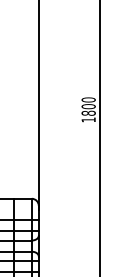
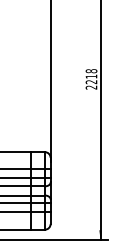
text: (88, 110) -> (91, 79), 1800 -> 2218

